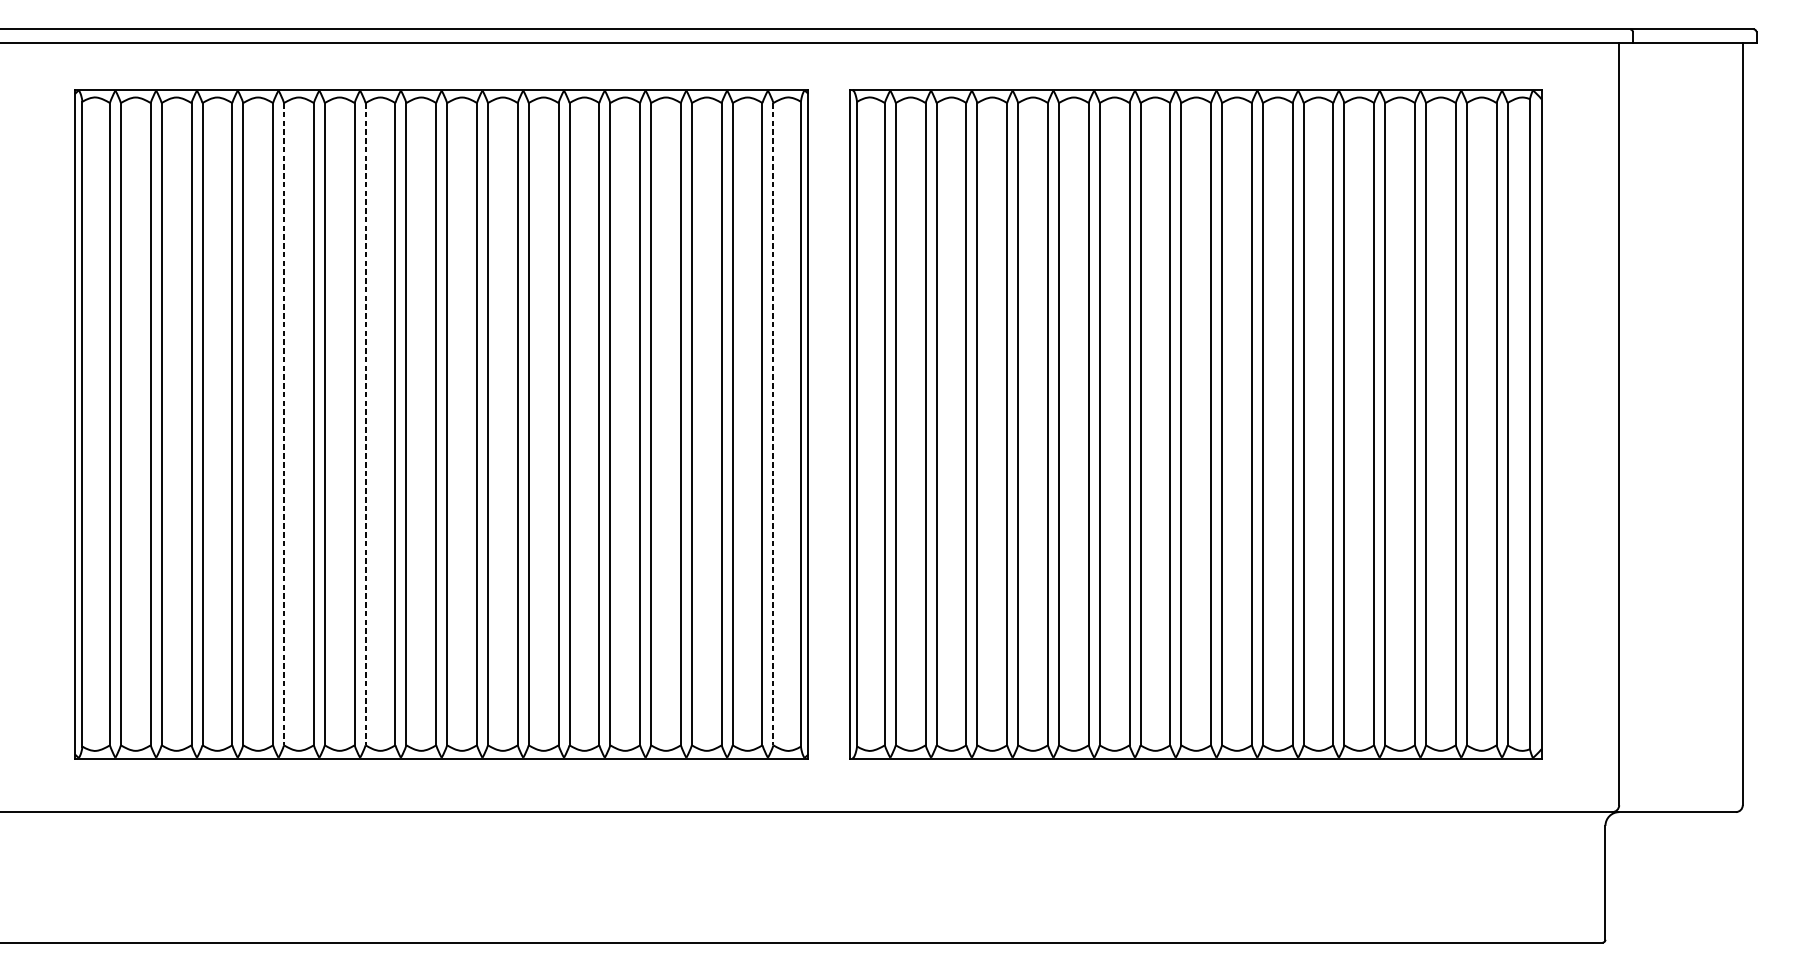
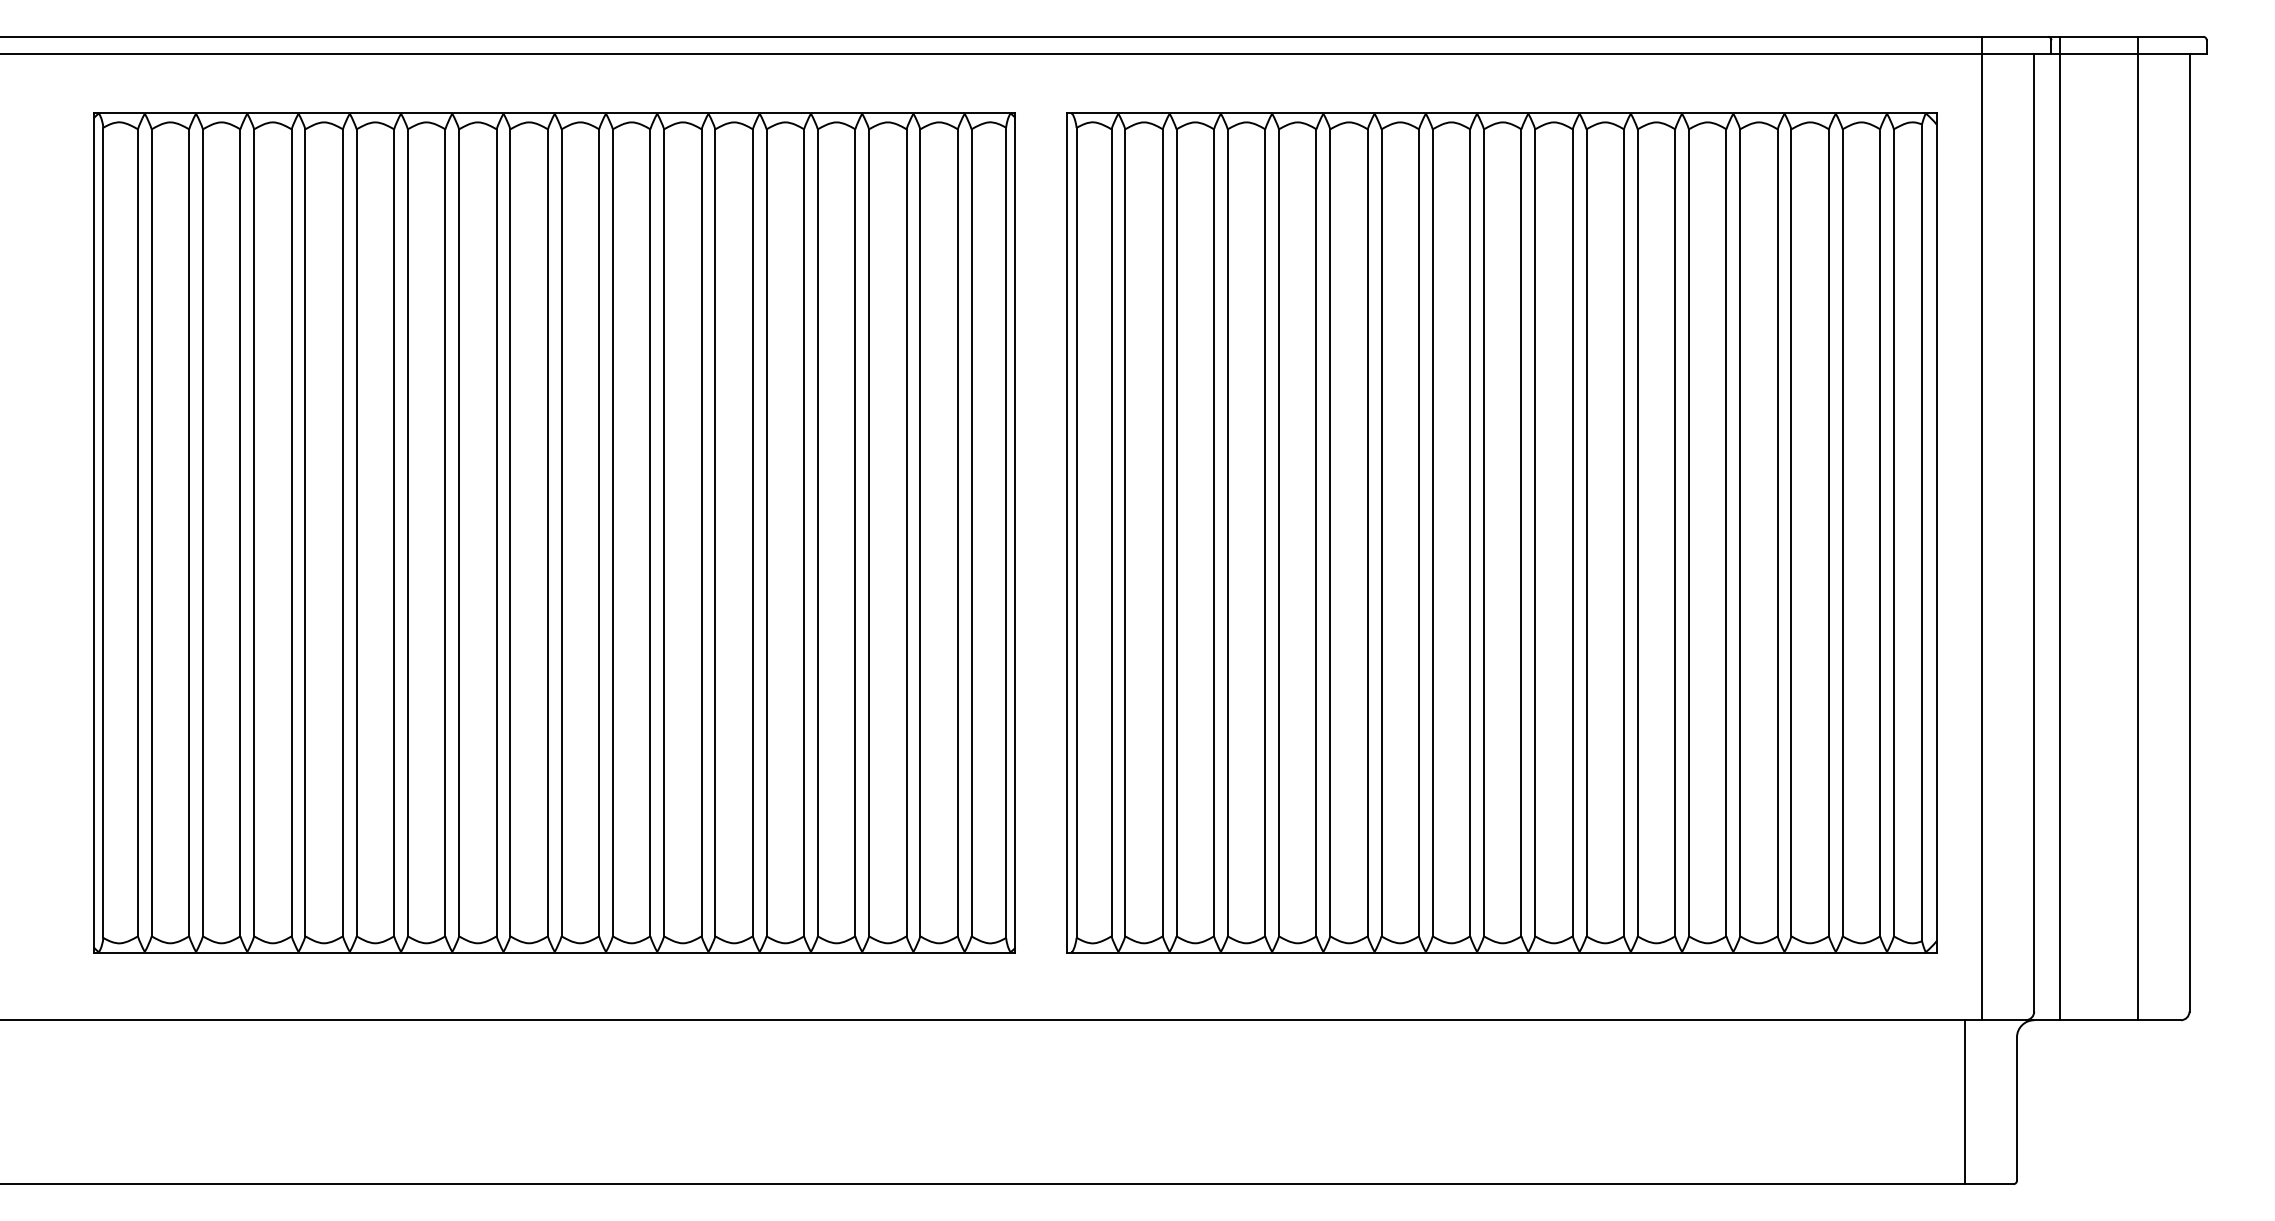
line: (1578, 420) -> (1982, 528), added
line: (1640, 420) -> (2060, 528), added
line: (1701, 420) -> (2137, 528), added
line: (283, 423) -> (356, 532), dashed -> solid
line: (365, 423) -> (459, 532), dashed -> solid
line: (773, 423) -> (971, 532), dashed -> solid
line: (1564, 877) -> (1965, 1102), added

